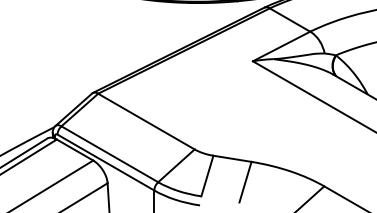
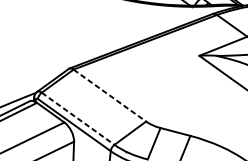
line: (146, 121) -> (109, 95), solid -> dashed
line: (109, 154) -> (77, 118), solid -> dashed

